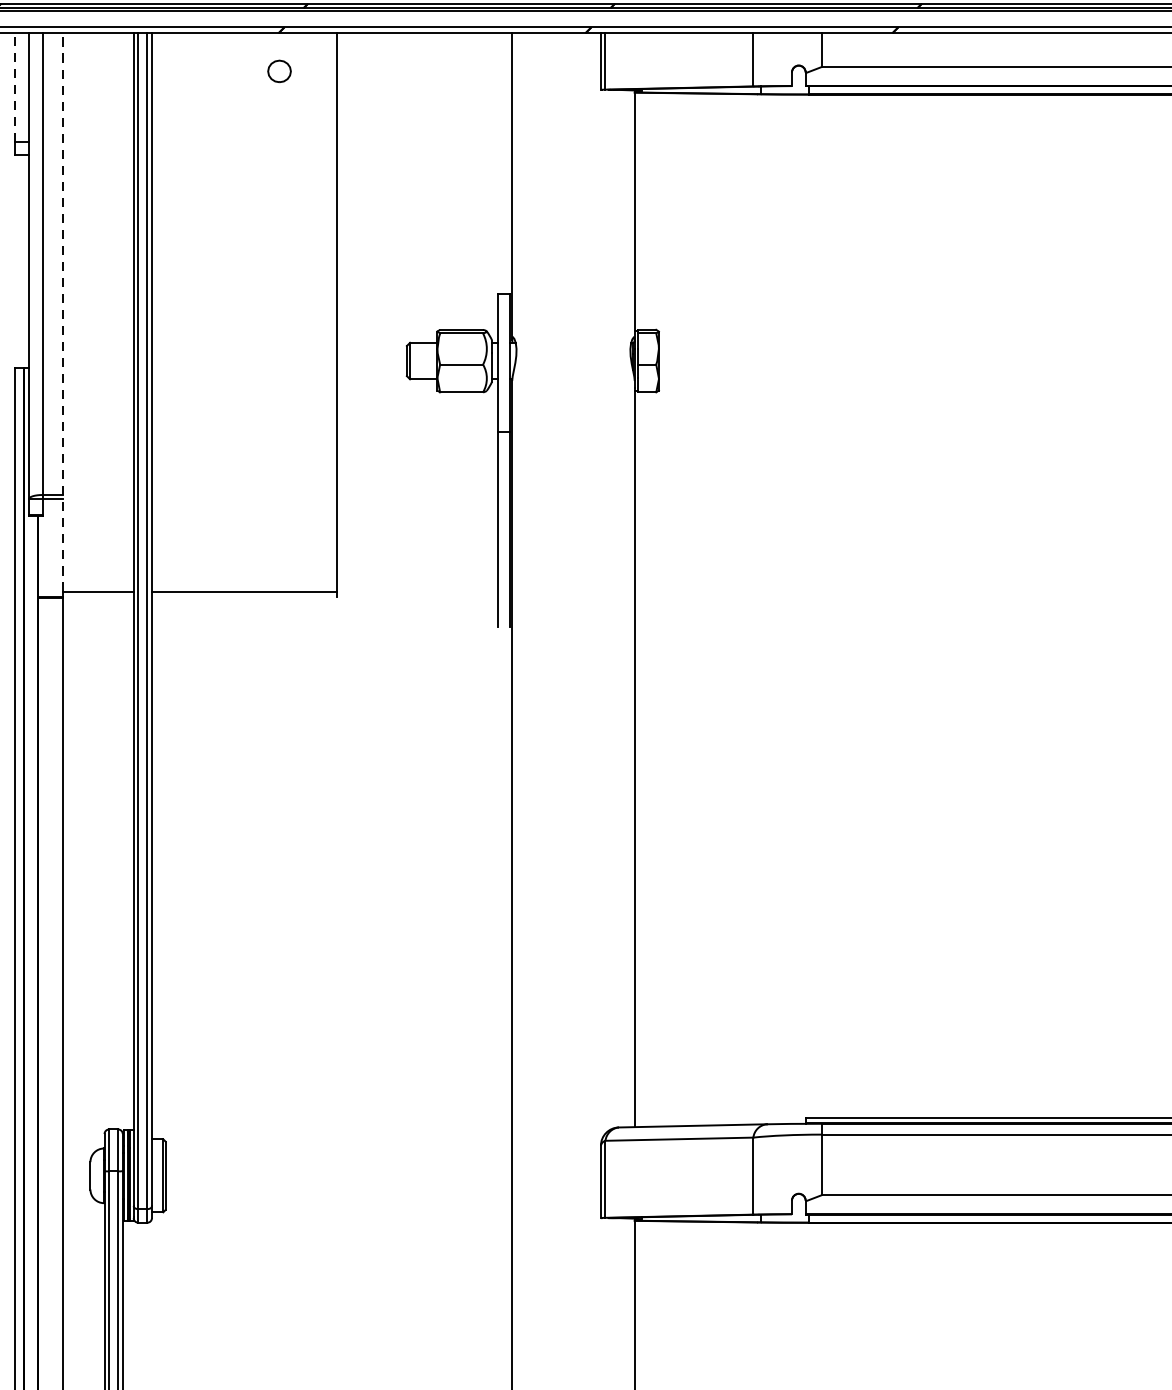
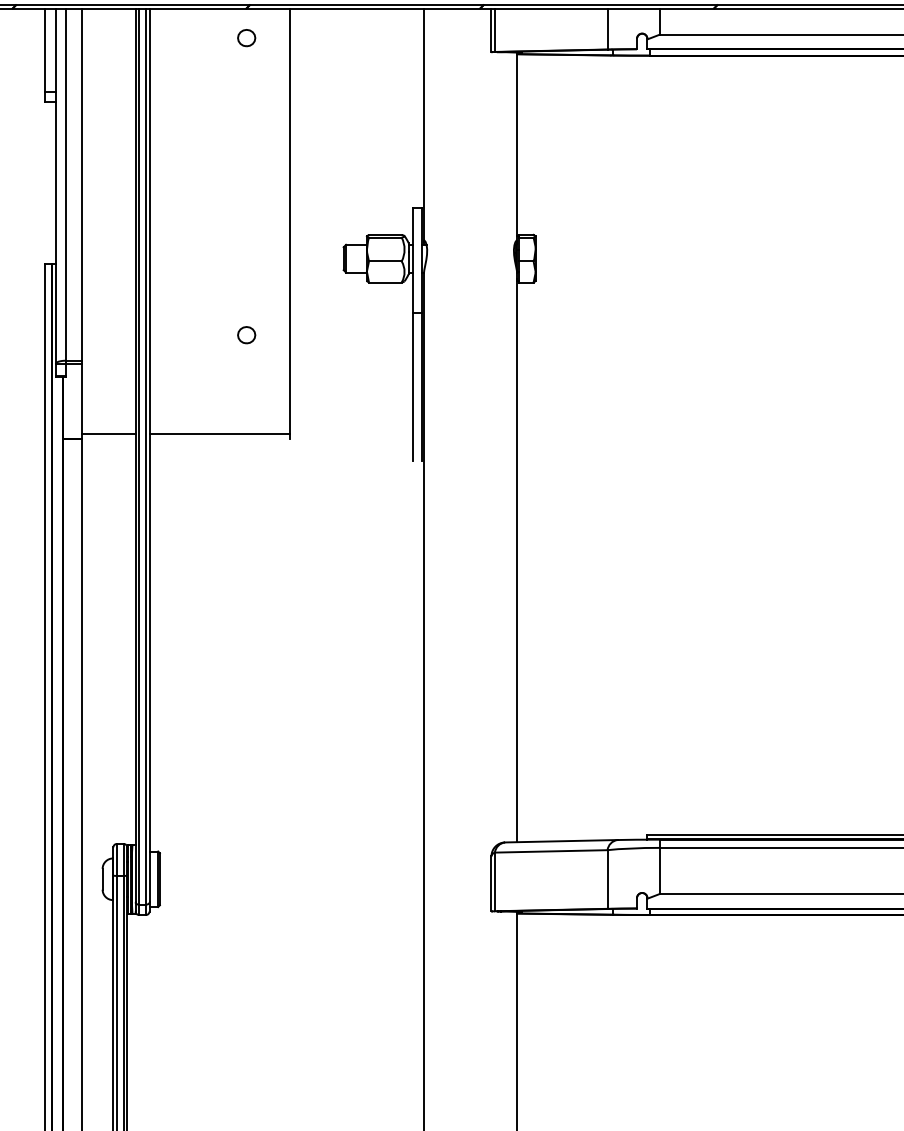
line: (15, 86) -> (45, 49), dashed -> solid
line: (62, 312) -> (81, 221), dashed -> solid
part: (279, 461) -> (246, 335), added

